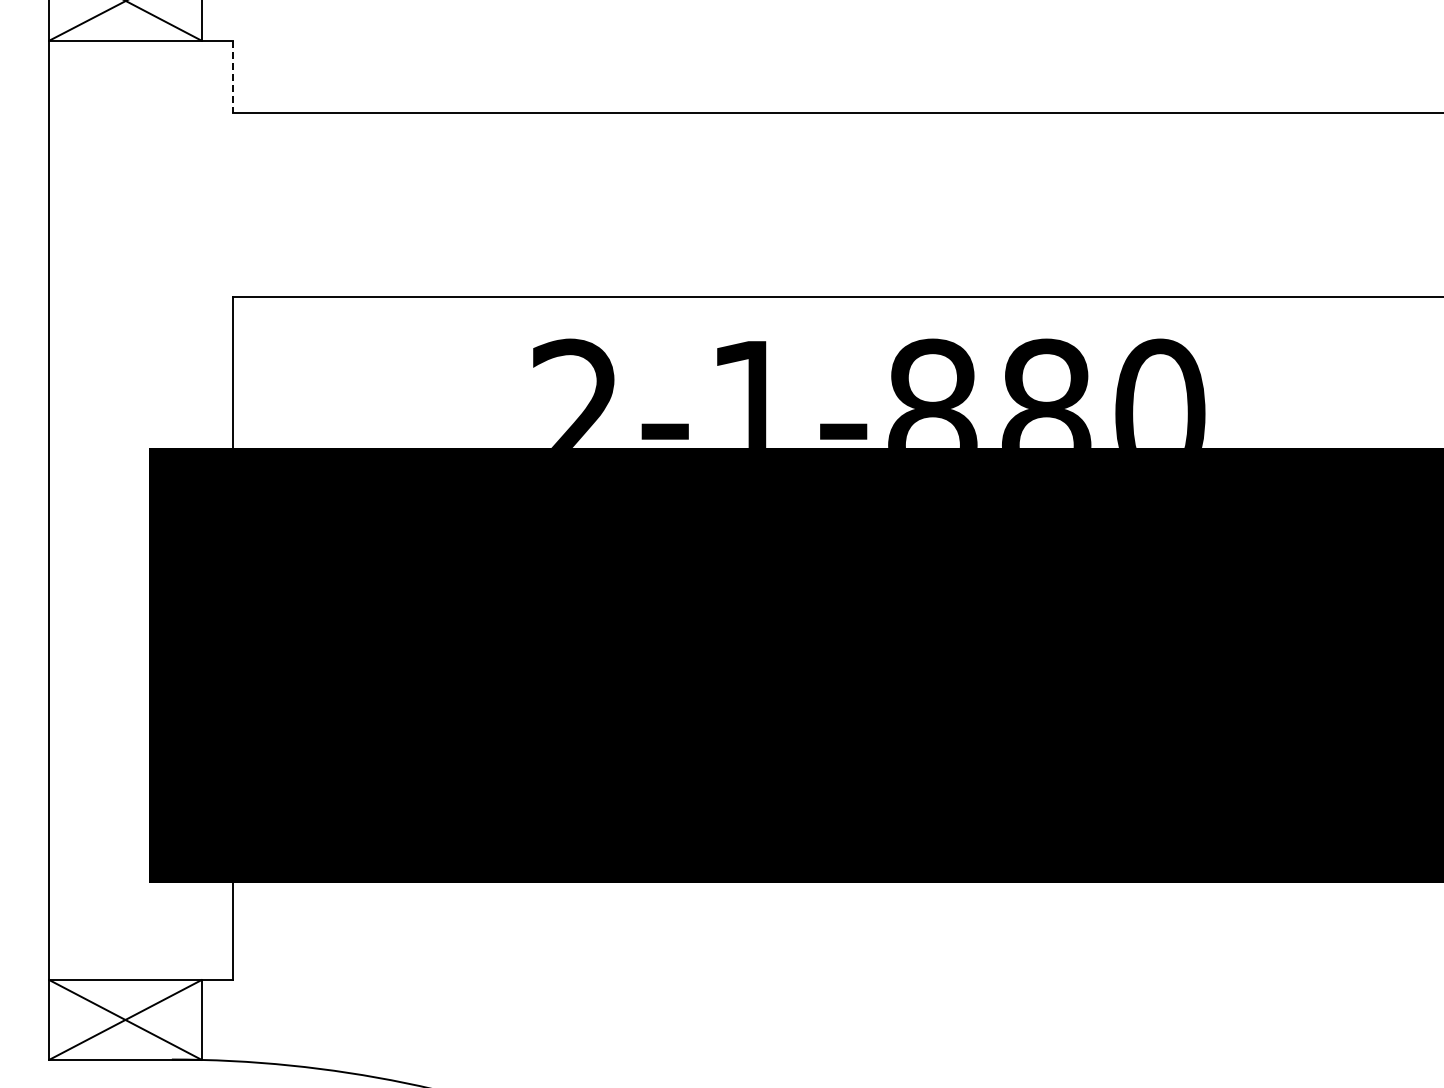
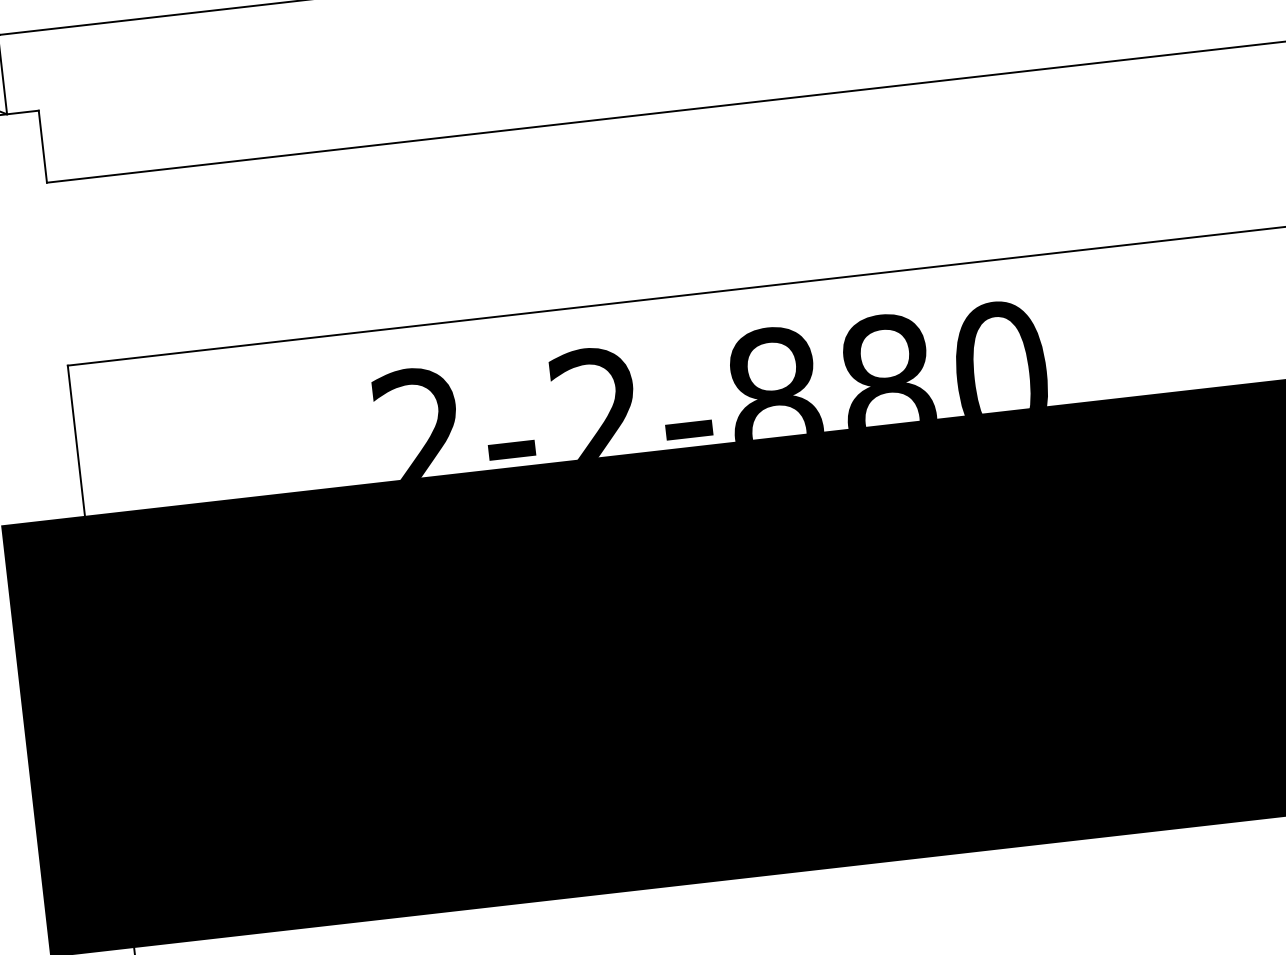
line: (233, 77) -> (42, 147), dashed -> solid
text: (751, 392) -> (593, 401), 2-1-880 -> 2-2-880

